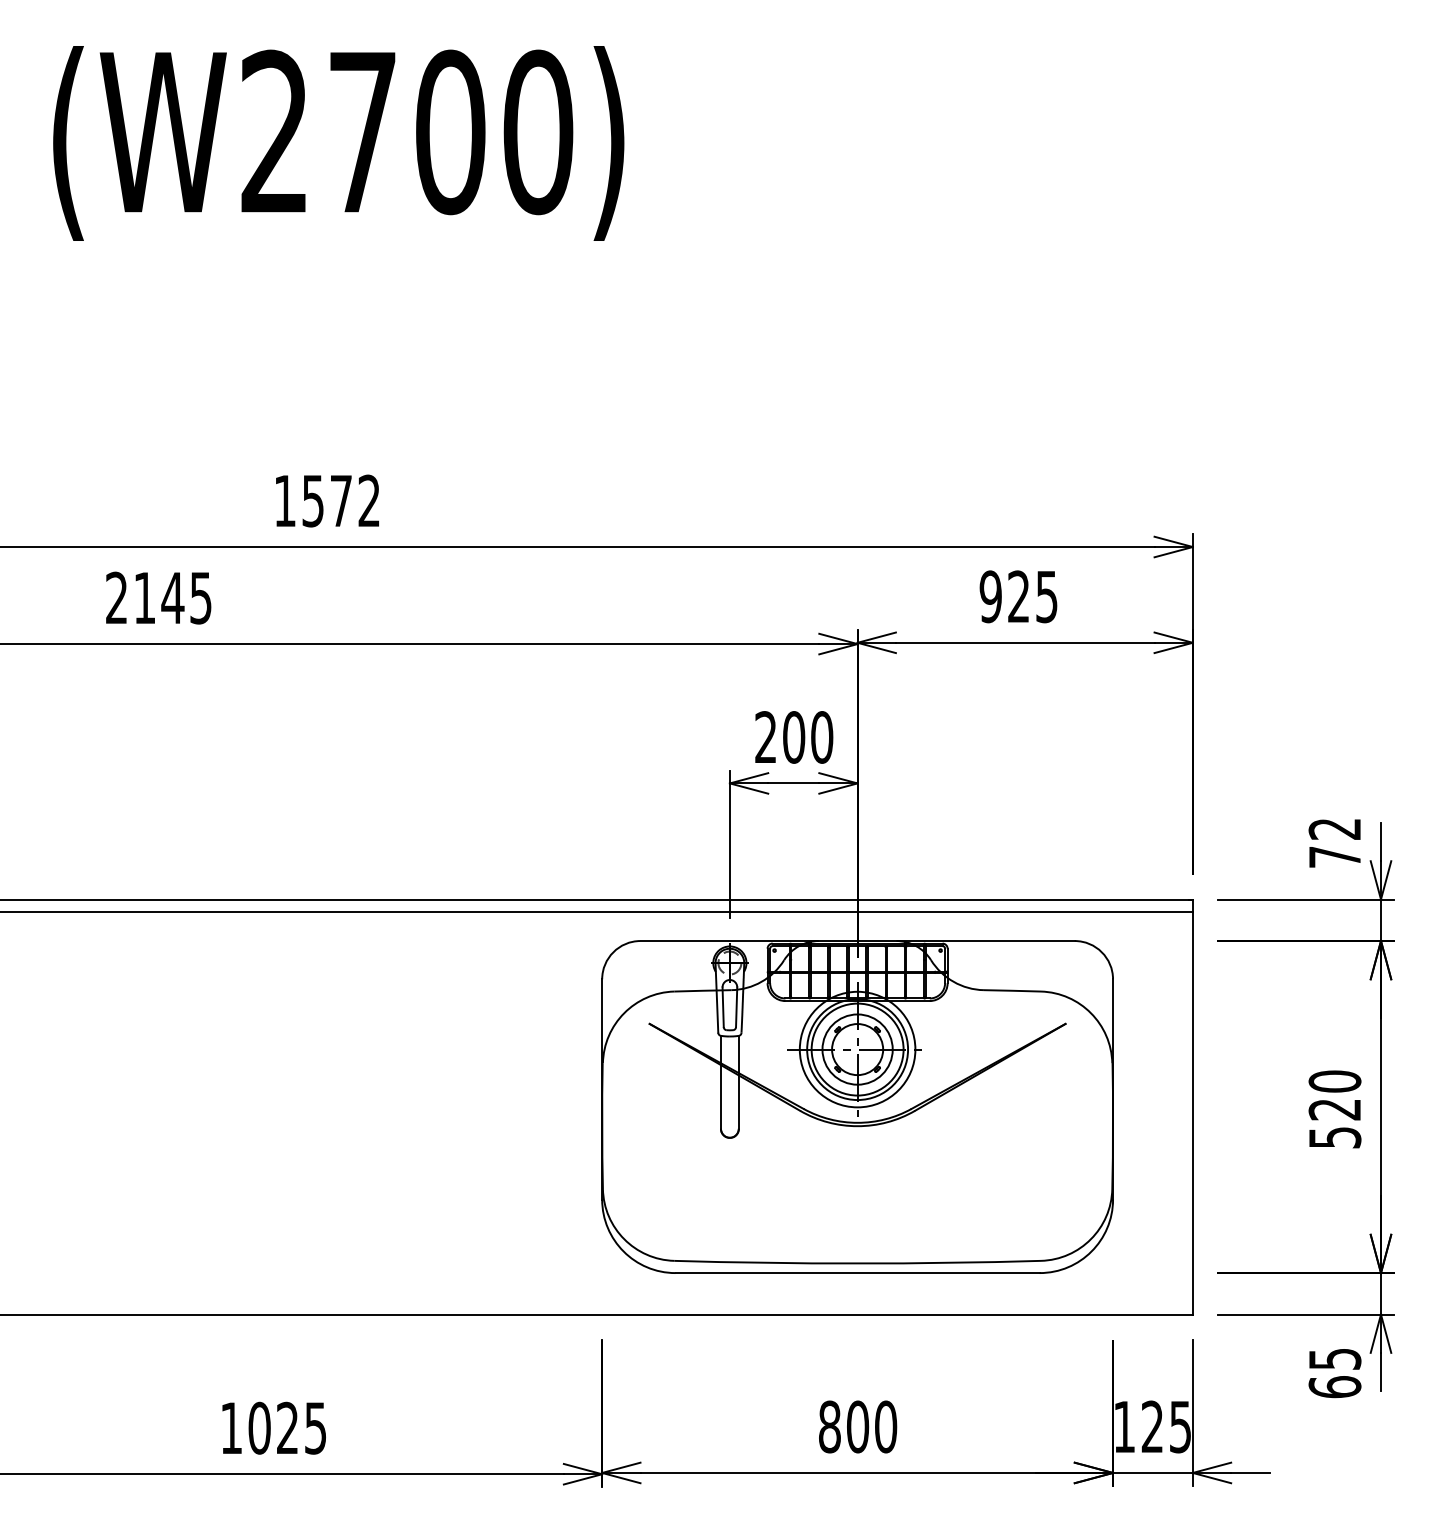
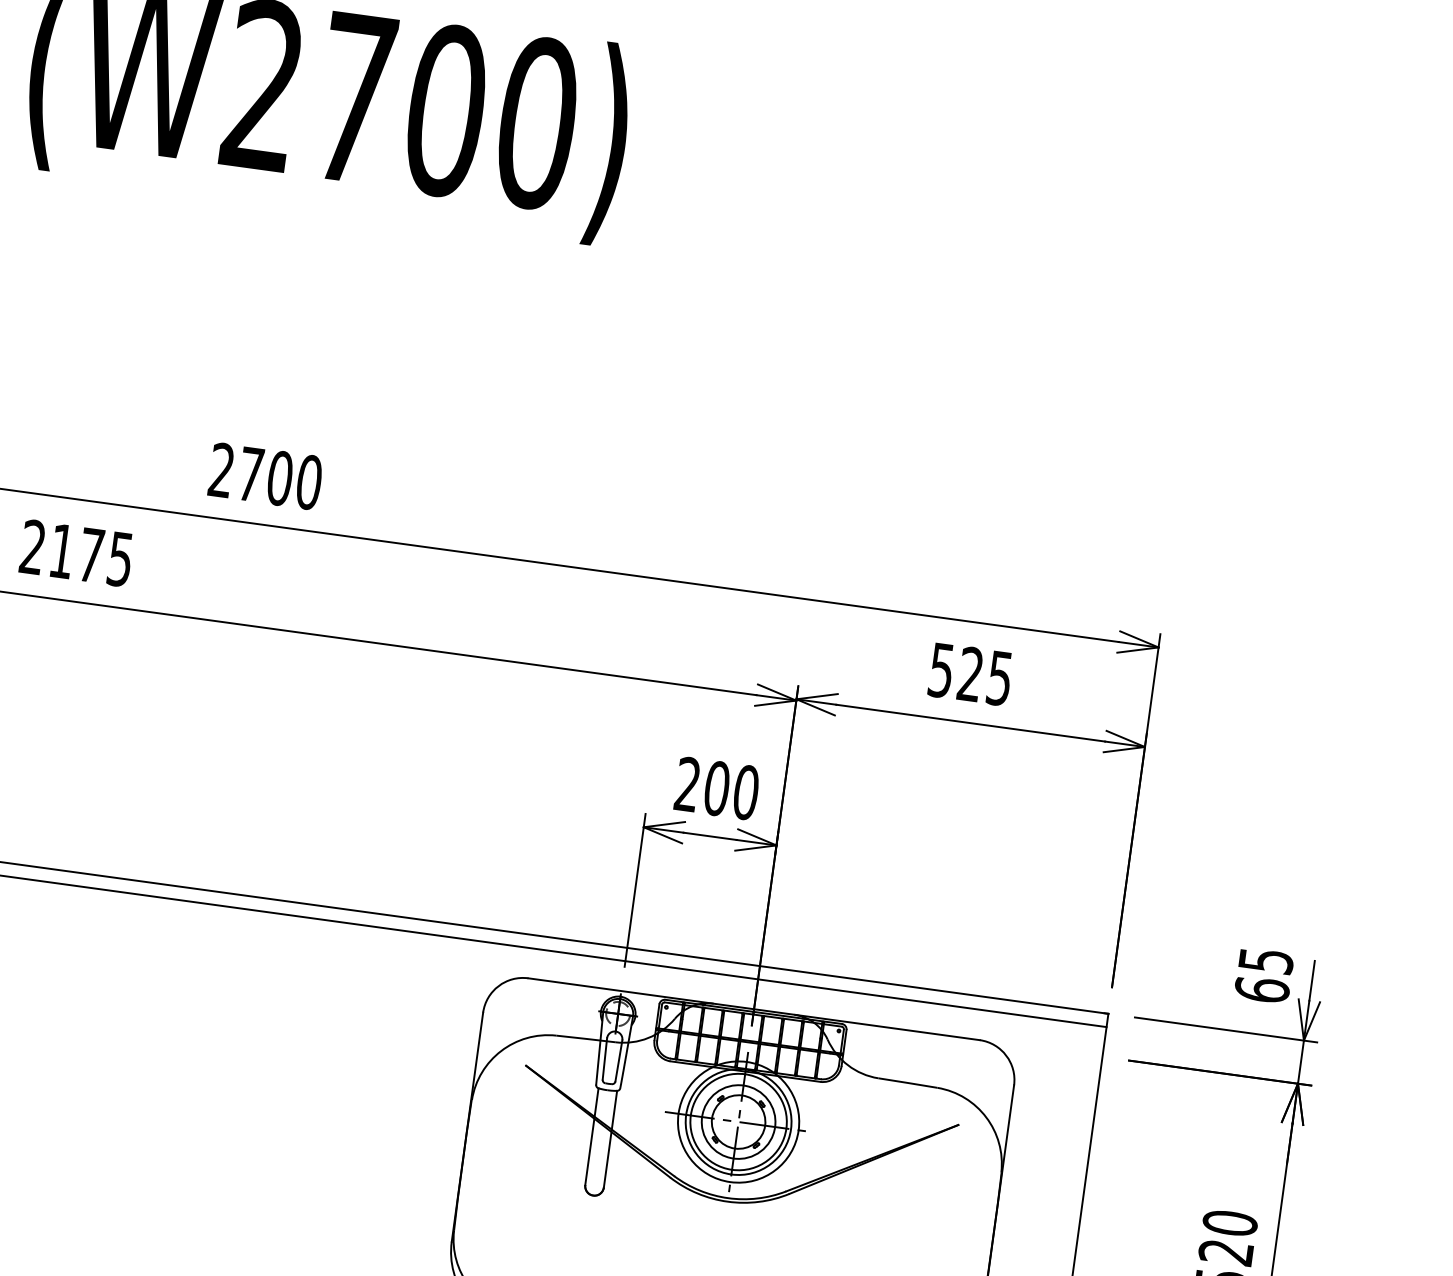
text: (327, 500) -> (265, 475), 1572 -> 2700
text: (990, 596) -> (941, 670), 925 -> 525
text: (172, 597) -> (90, 554), 2145 -> 2175
text: (1334, 843) -> (1263, 975), 72 -> 65

